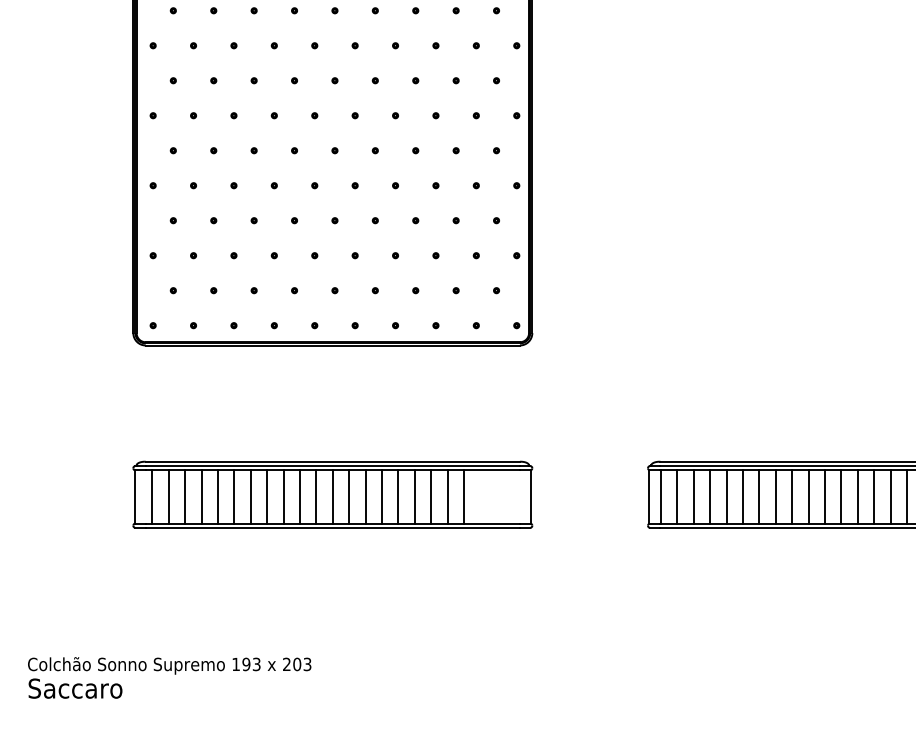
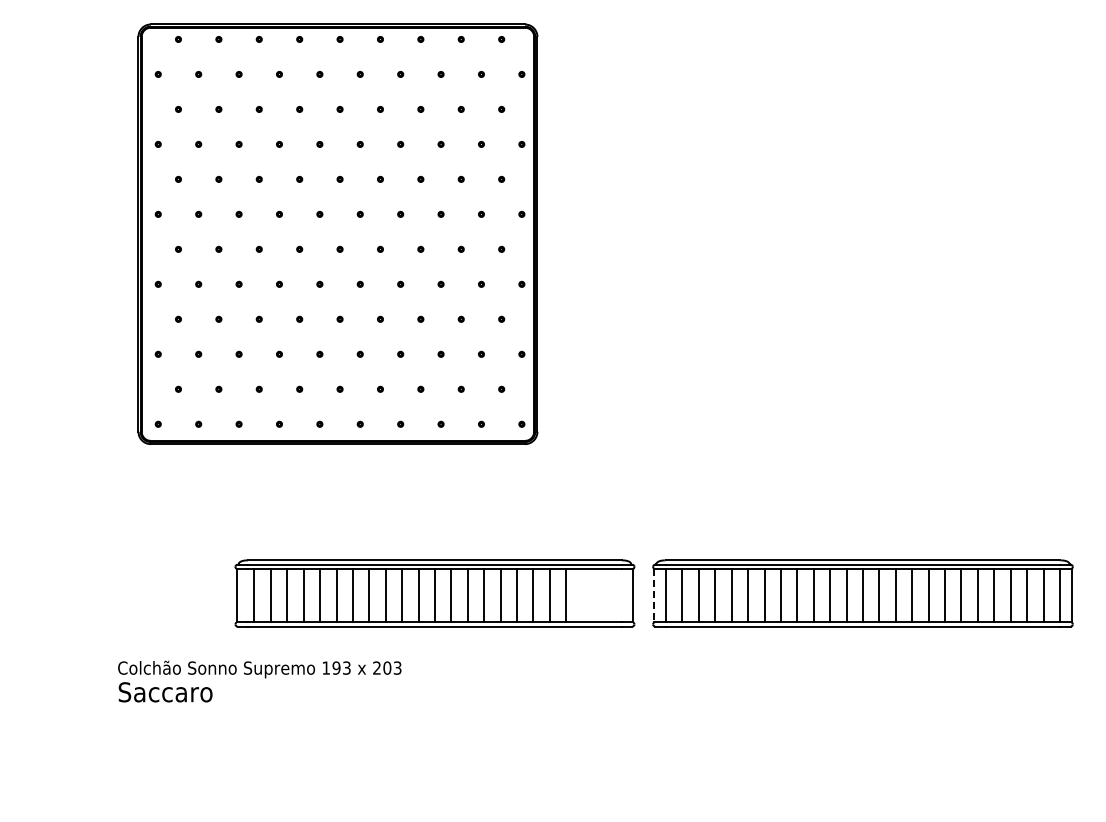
part: (332, 494) -> (434, 593), moved
line: (649, 496) -> (654, 595), solid -> dashed
text: (169, 677) -> (259, 681), moved

